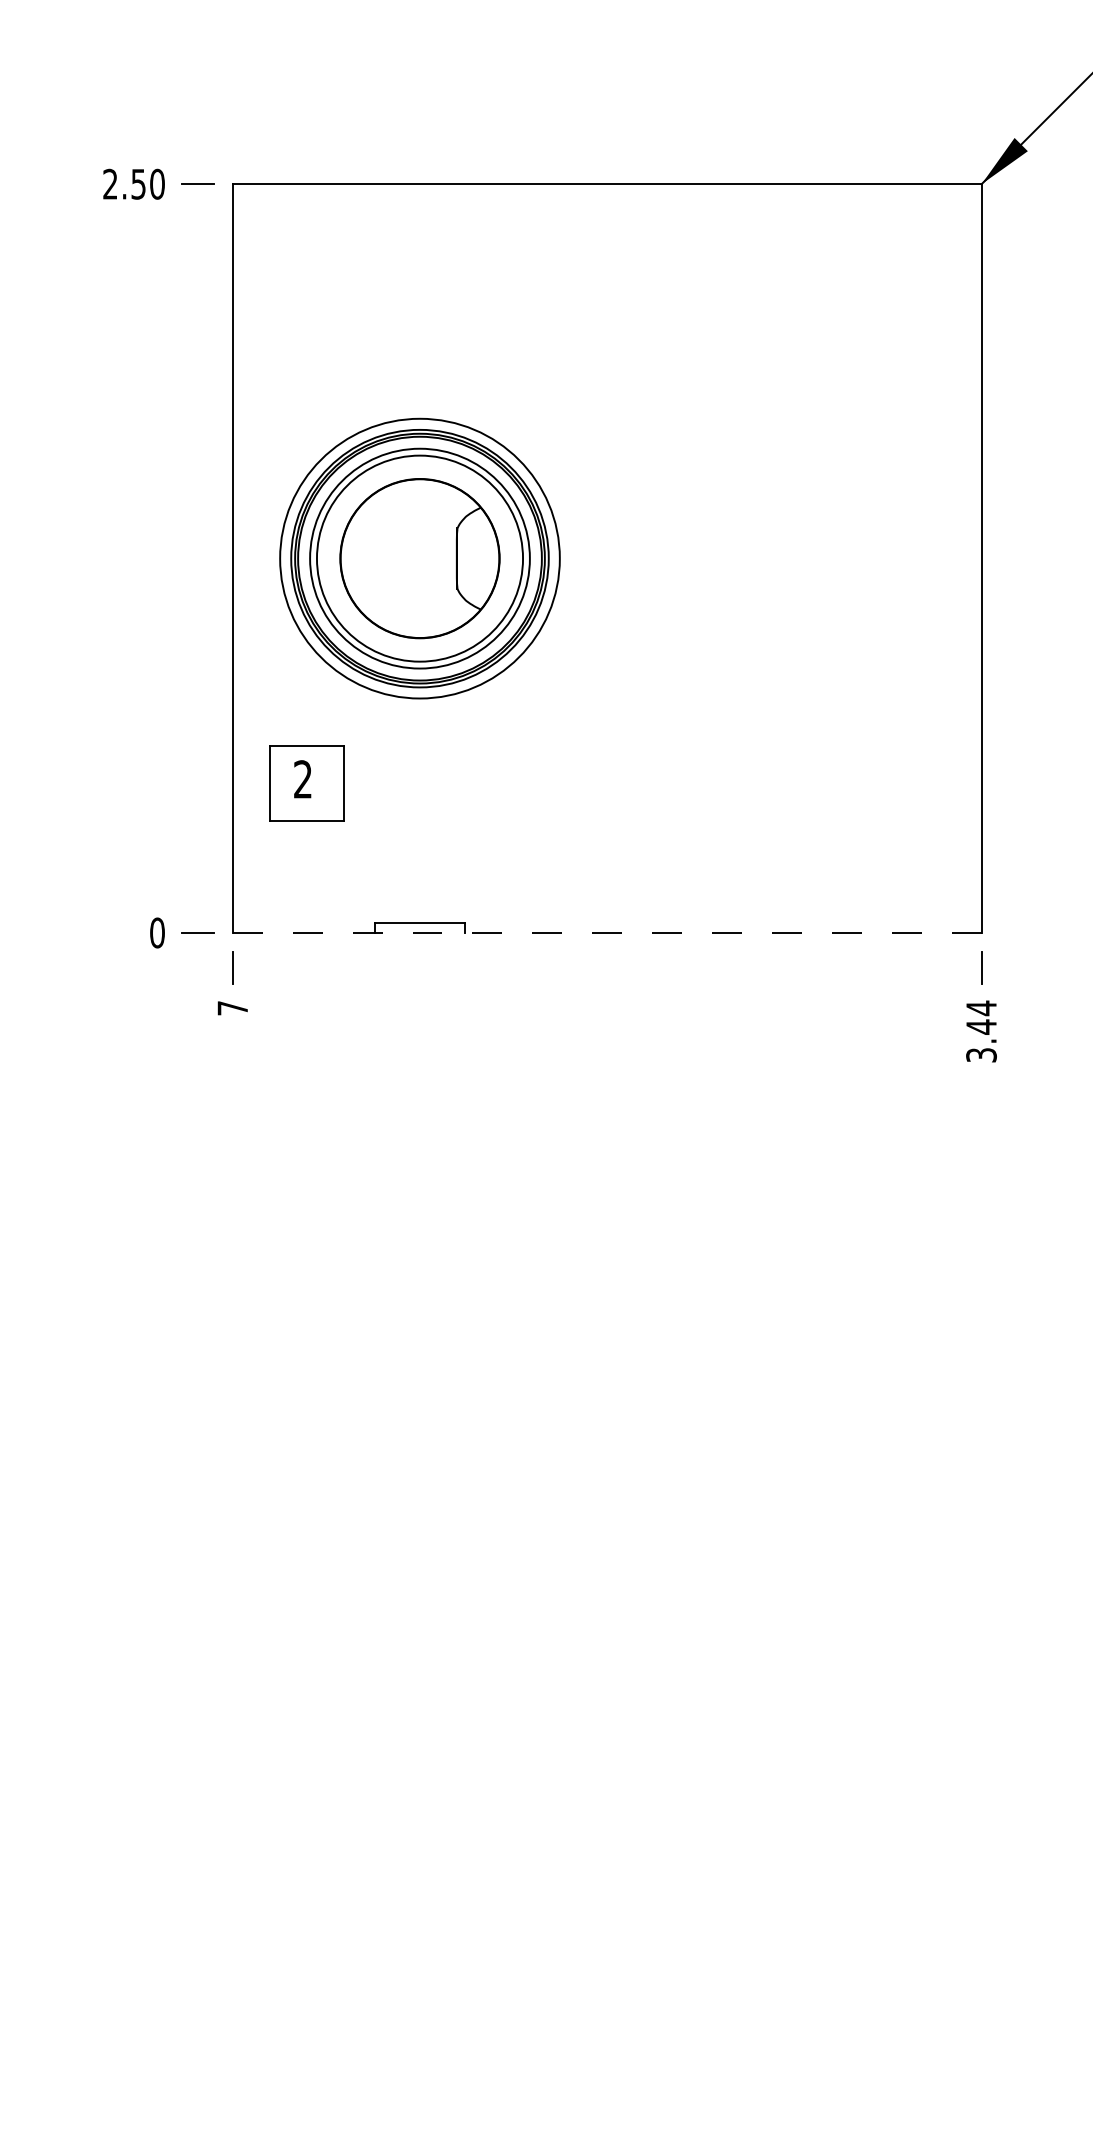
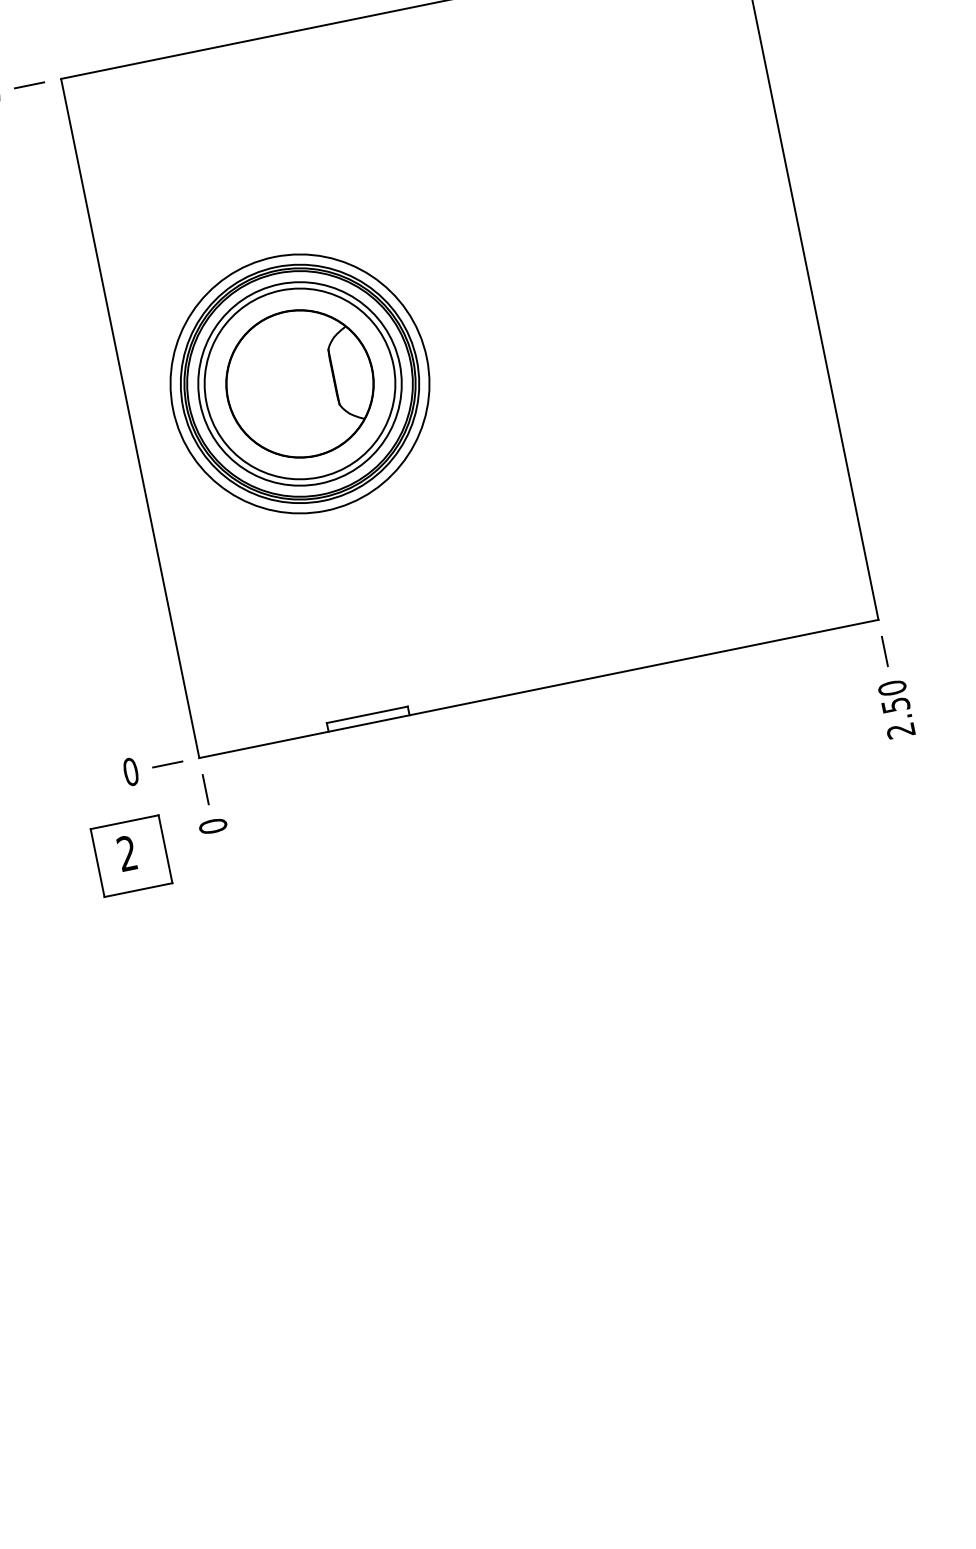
part: (306, 783) -> (131, 856), moved
line: (607, 933) -> (539, 689), dashed -> solid
text: (232, 1007) -> (212, 825), 7 -> 0
text: (981, 1031) -> (896, 709), 3.44 -> 2.50

